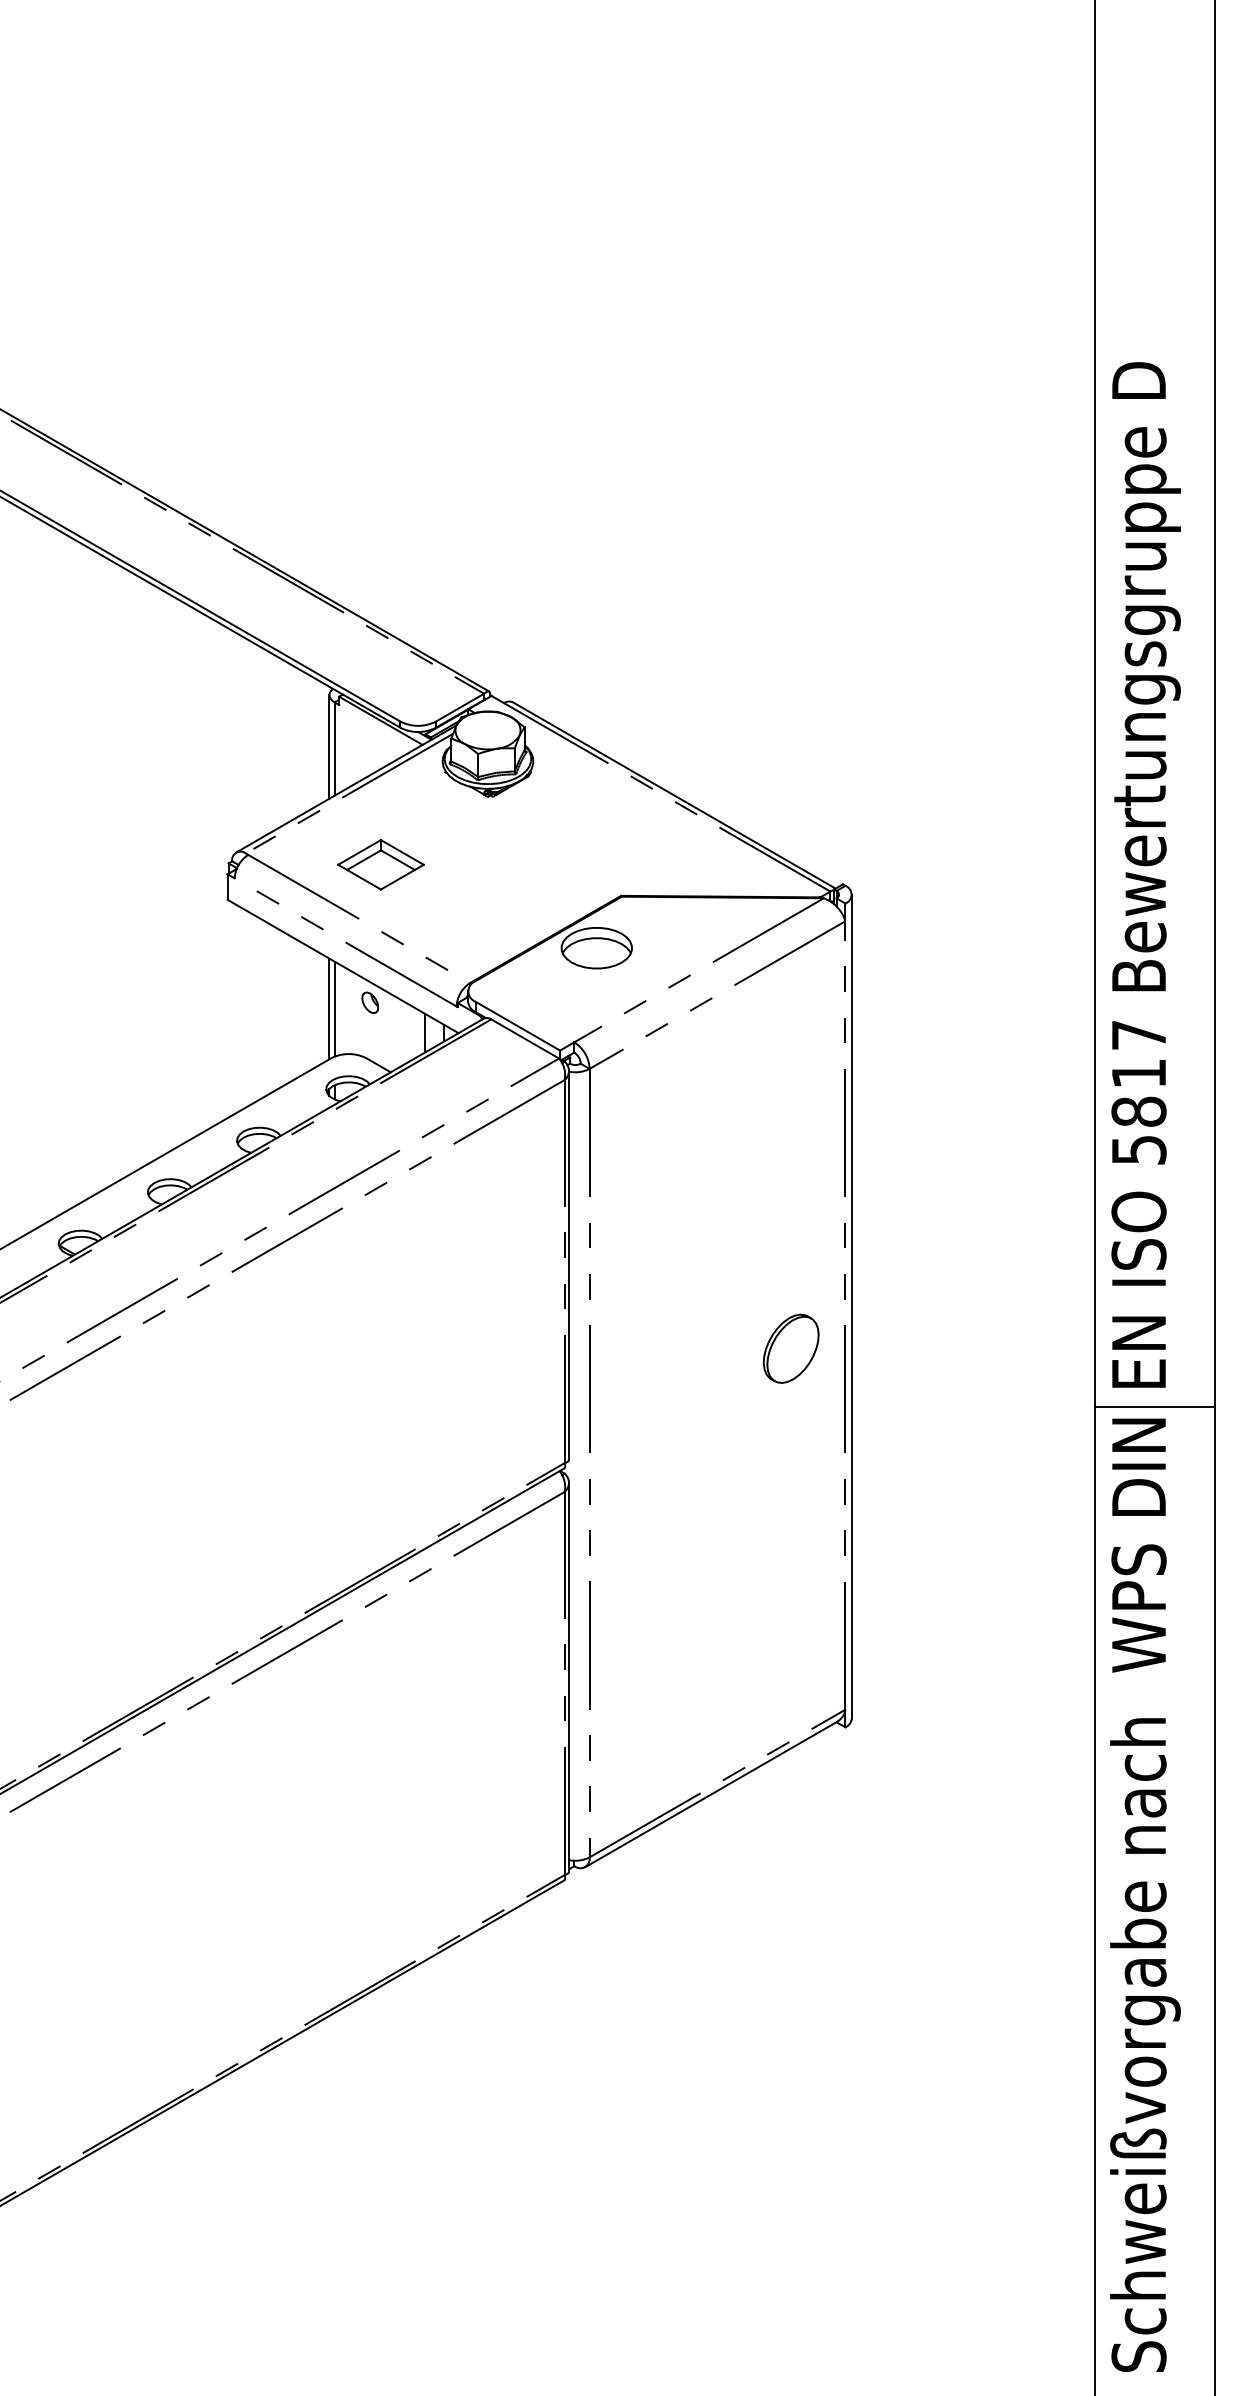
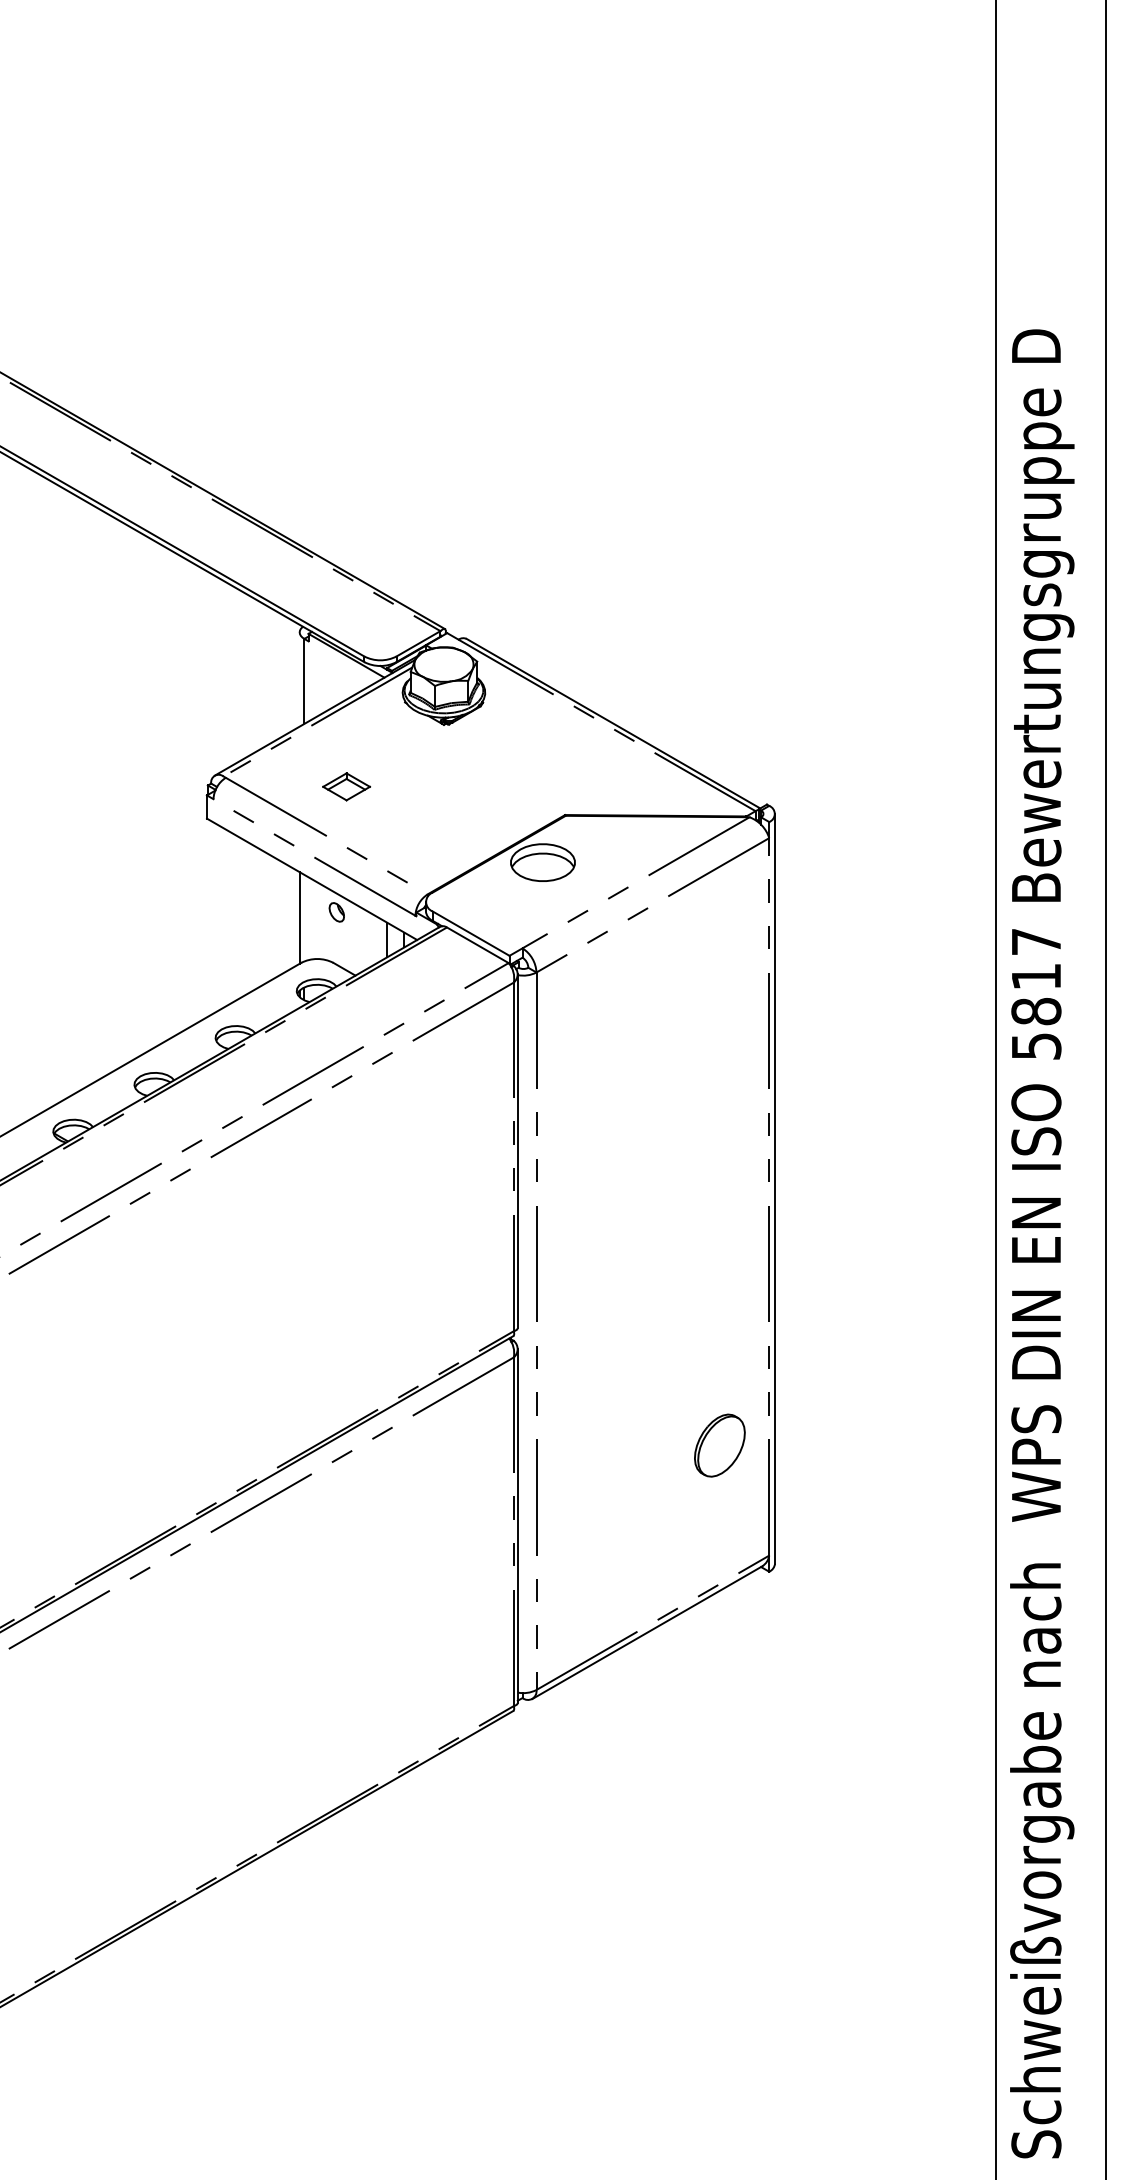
line: (329, 746) -> (299, 679), removed
part: (380, 864) -> (346, 786), size x0.6
line: (334, 1008) -> (304, 917), removed
part: (790, 1348) -> (719, 1445), moved
line: (1154, 1407) -> (1050, 1280), removed

